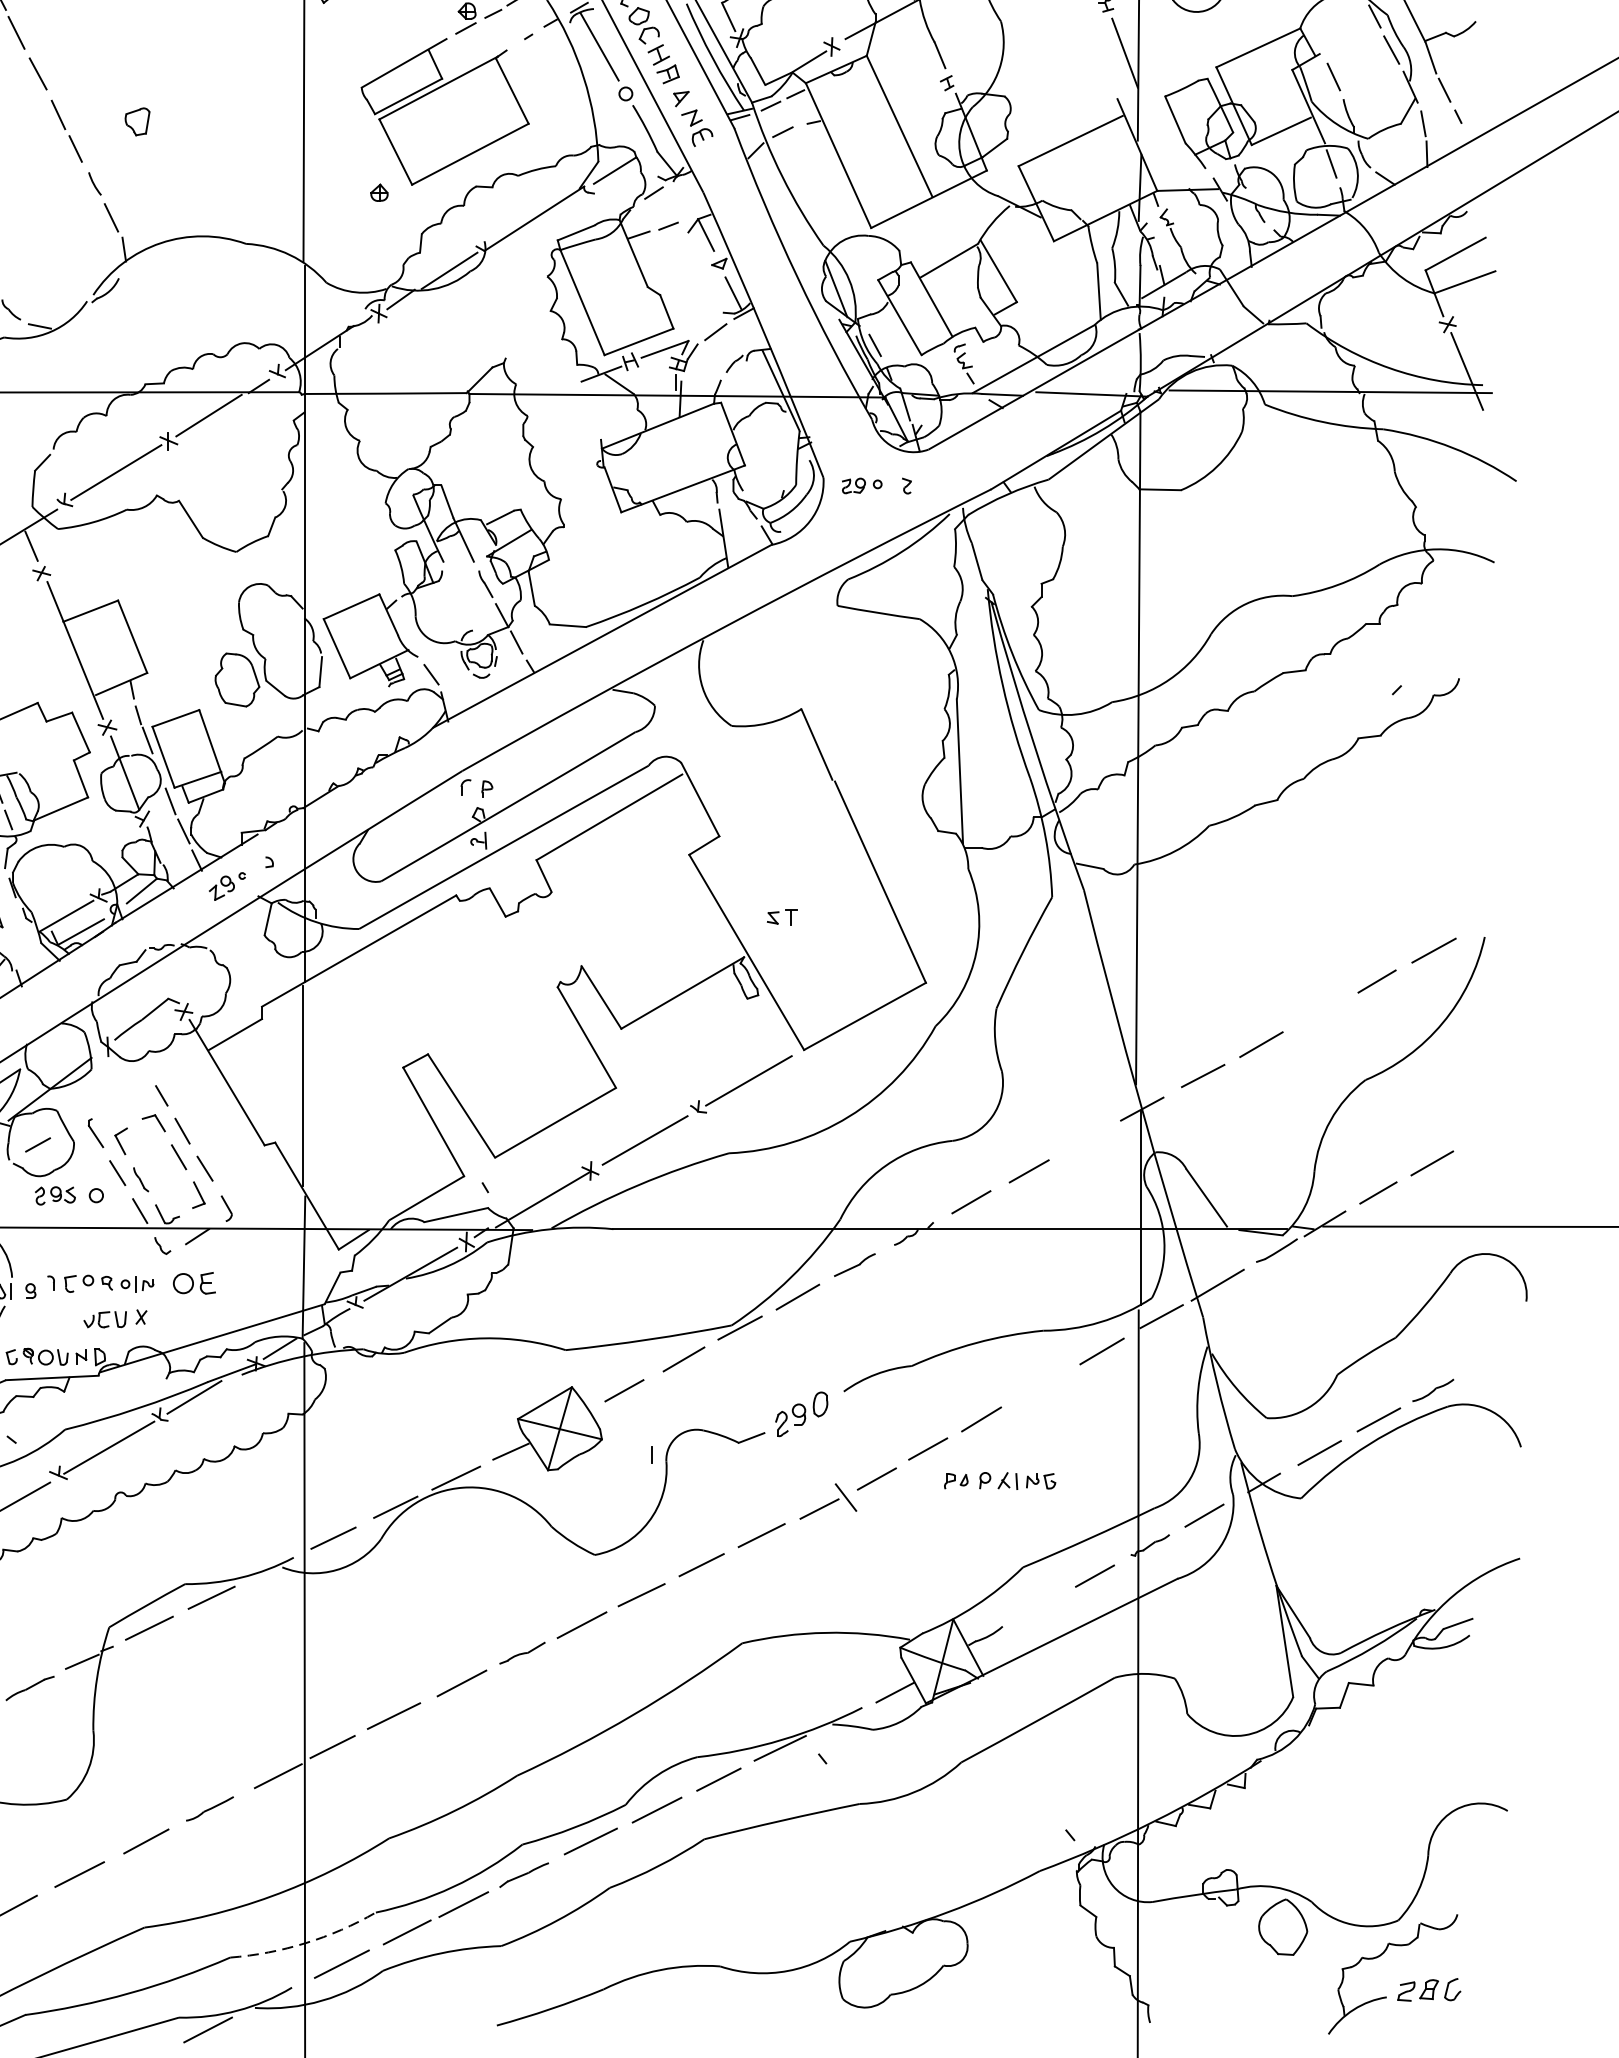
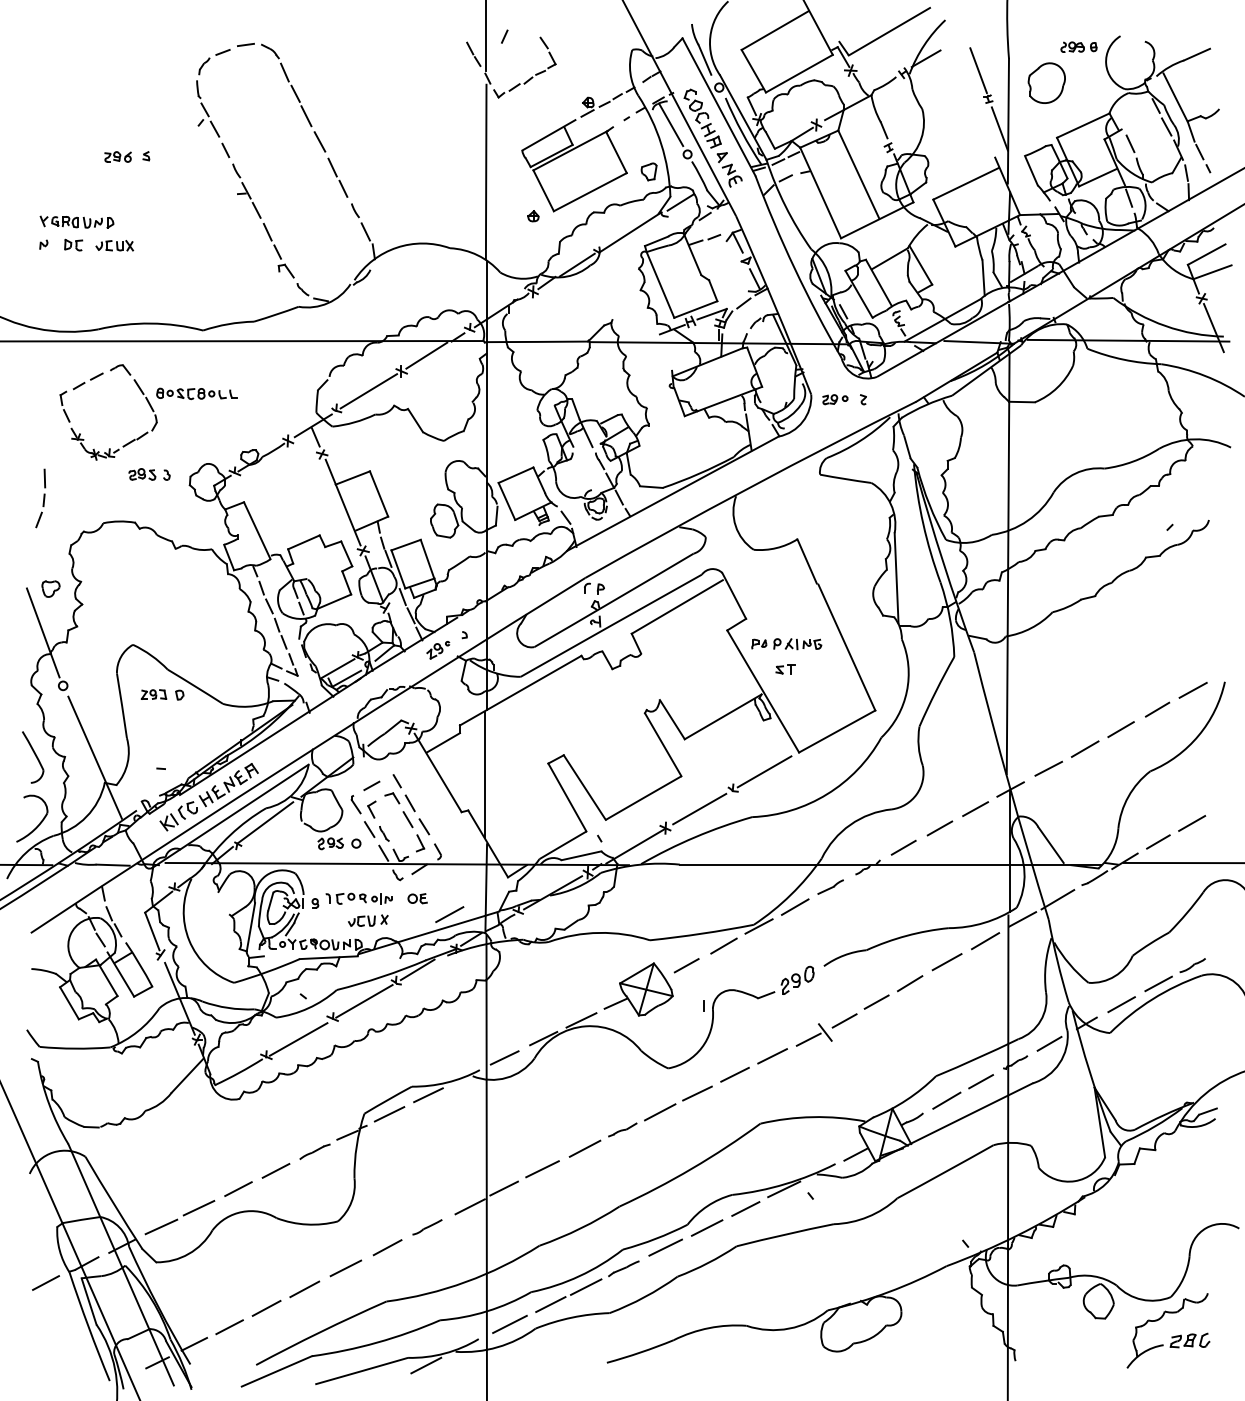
part: (136, 121) -> (648, 171), moved
line: (1317, 1013) -> (1120, 729), added
line: (1086, 1141) -> (975, 809), added
line: (37, 1144) -> (371, 785), moved
part: (194, 1283) -> (417, 898), size x0.71
line: (245, 1308) -> (449, 914), added
line: (1039, 1385) -> (946, 962), added
part: (999, 1481) -> (786, 644), moved
line: (1039, 1606) -> (946, 1100), added
arc: (305, 1943) -> (487, 1311), dashed -> solid

